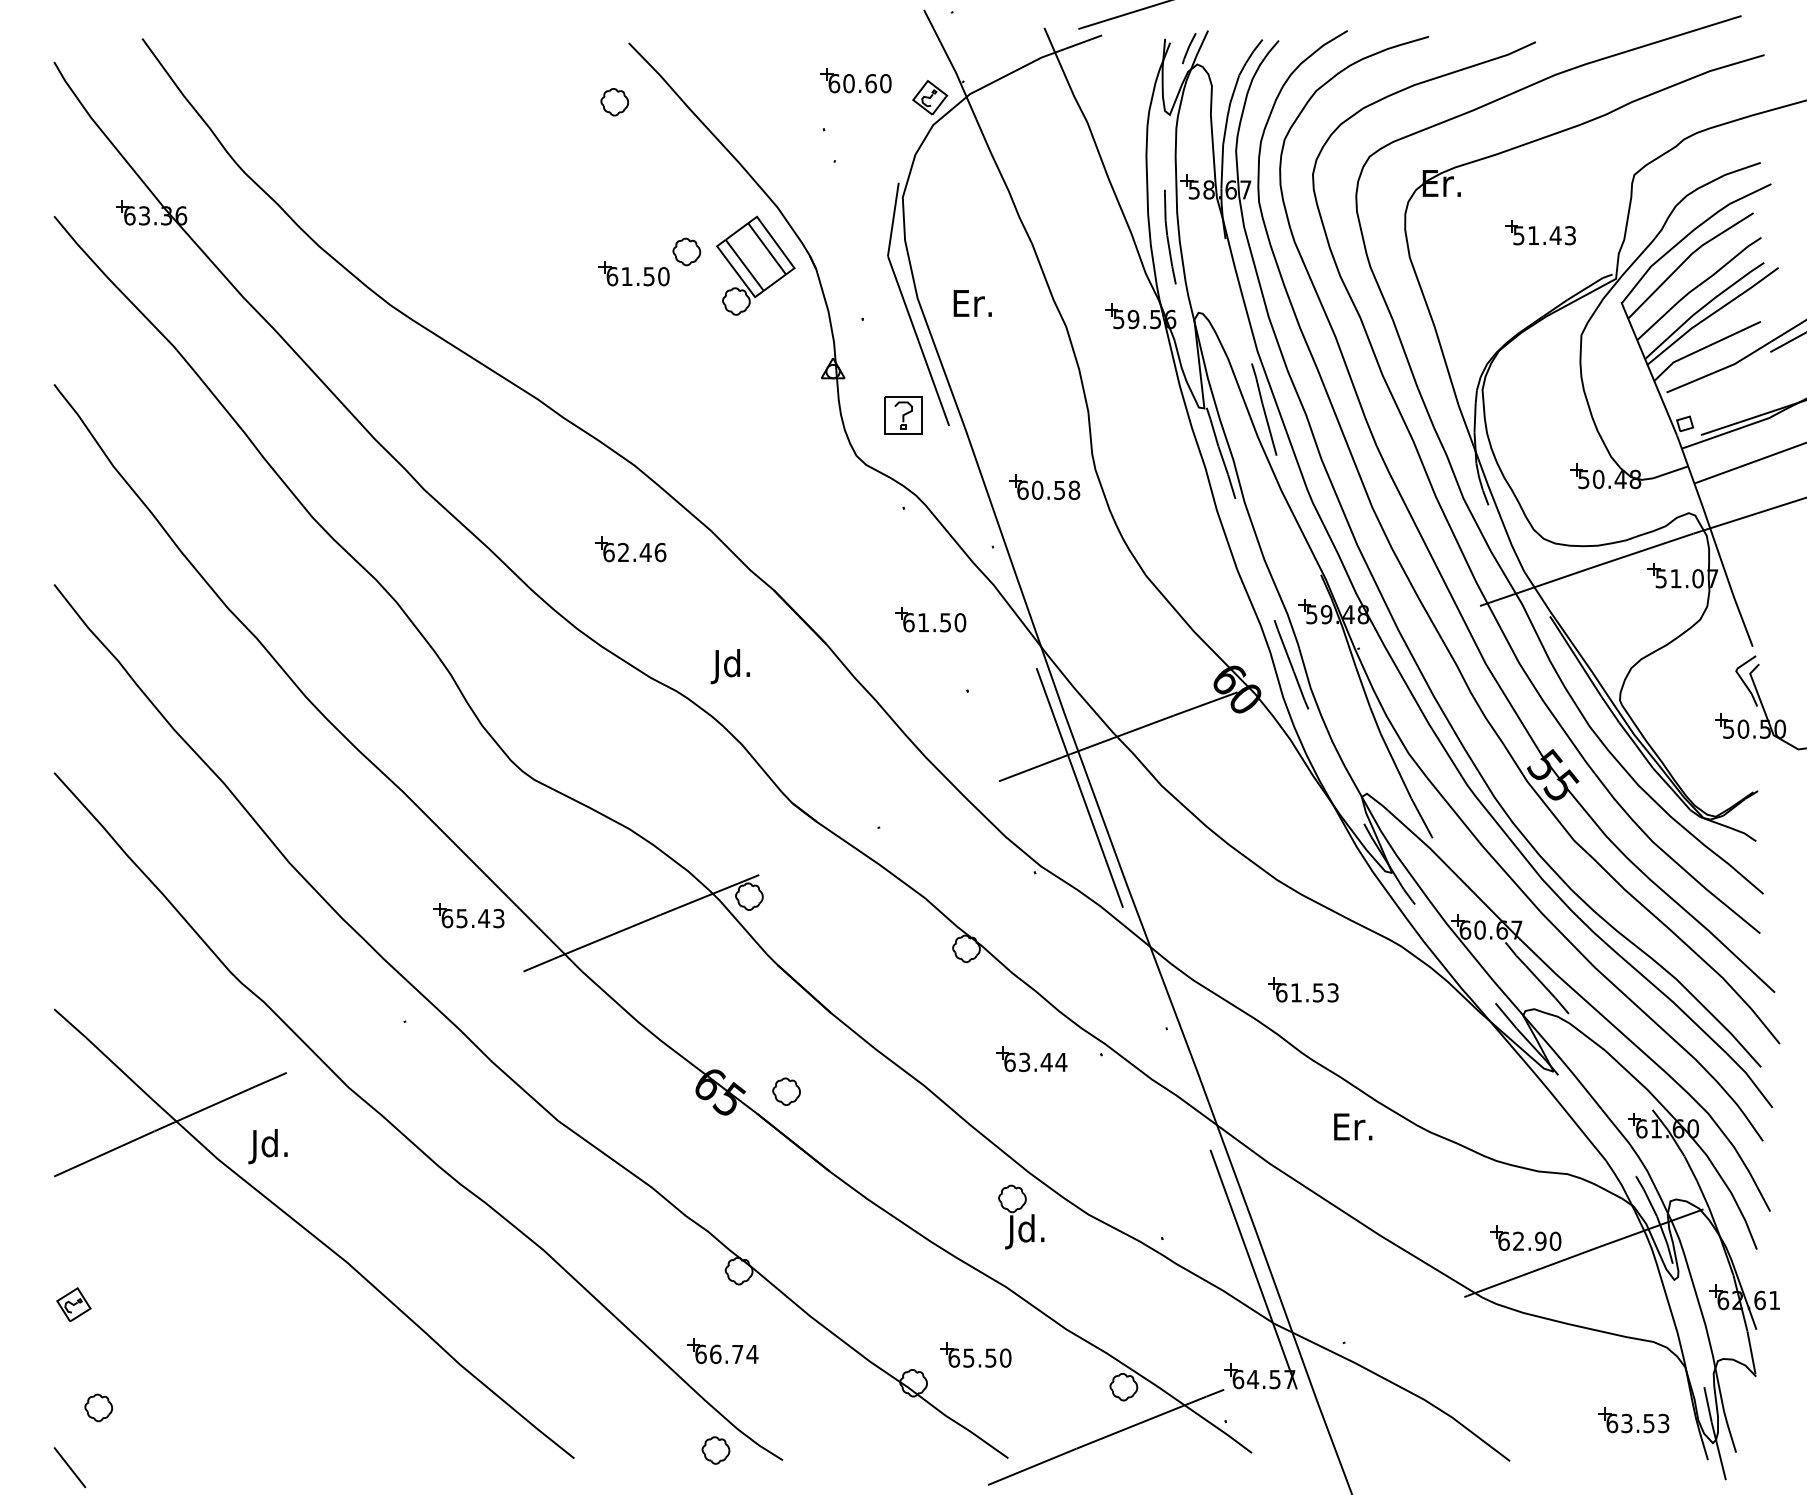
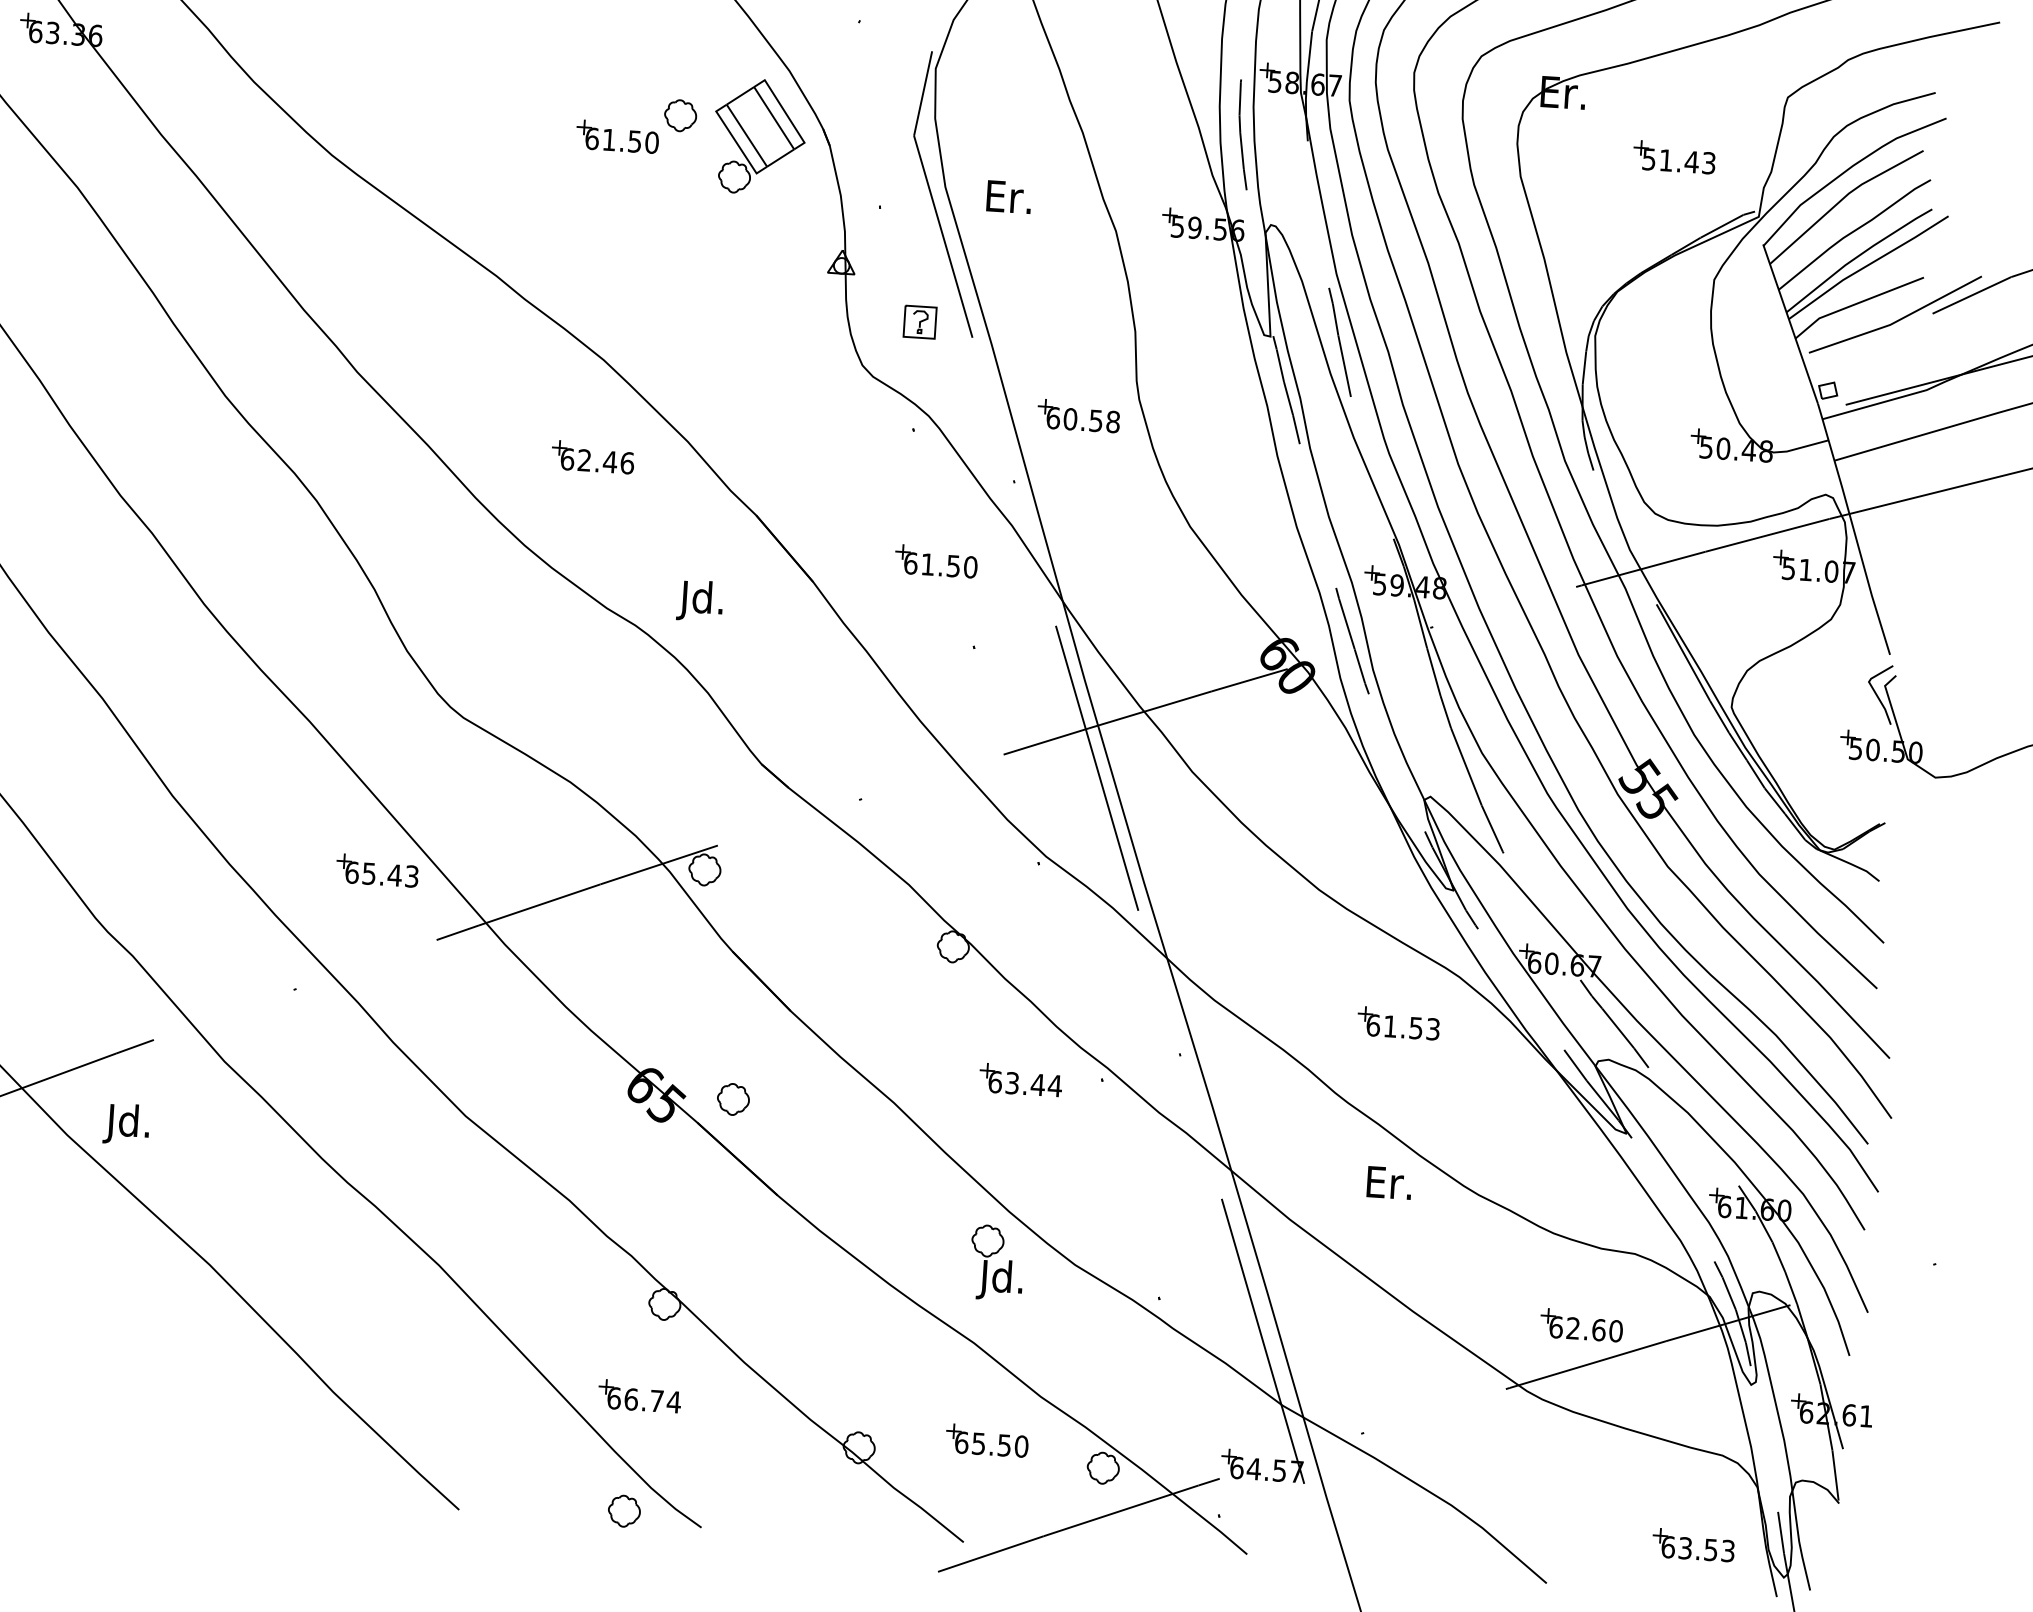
part: (903, 415) -> (920, 322), size x0.71
part: (1303, 989) -> (1398, 1023), moved
text: (1540, 1240) -> (1598, 1329), 62.90 -> 62.60
part: (975, 1354) -> (986, 1440), moved

